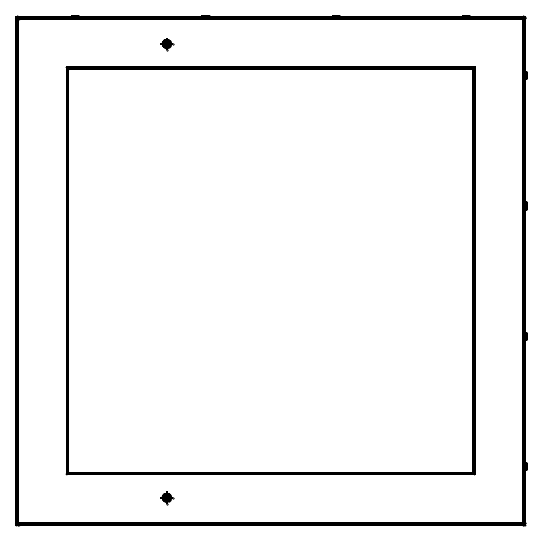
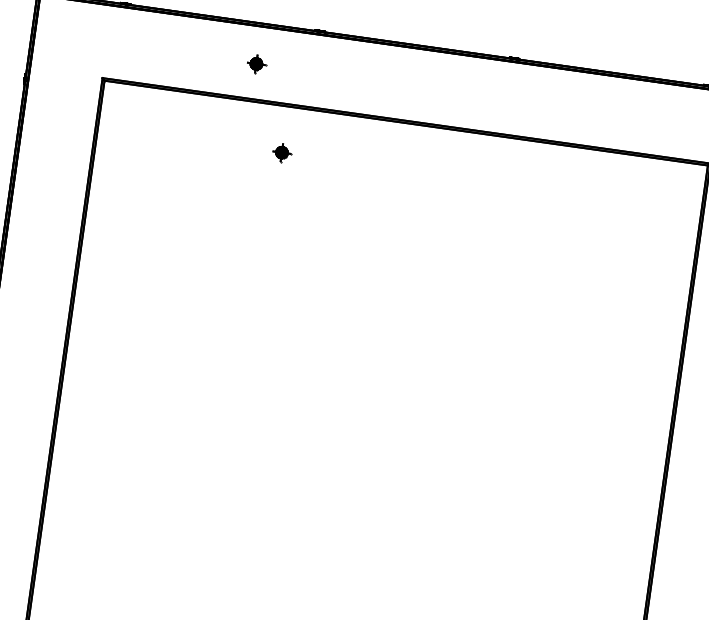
part: (192, 100) -> (282, 153), added

